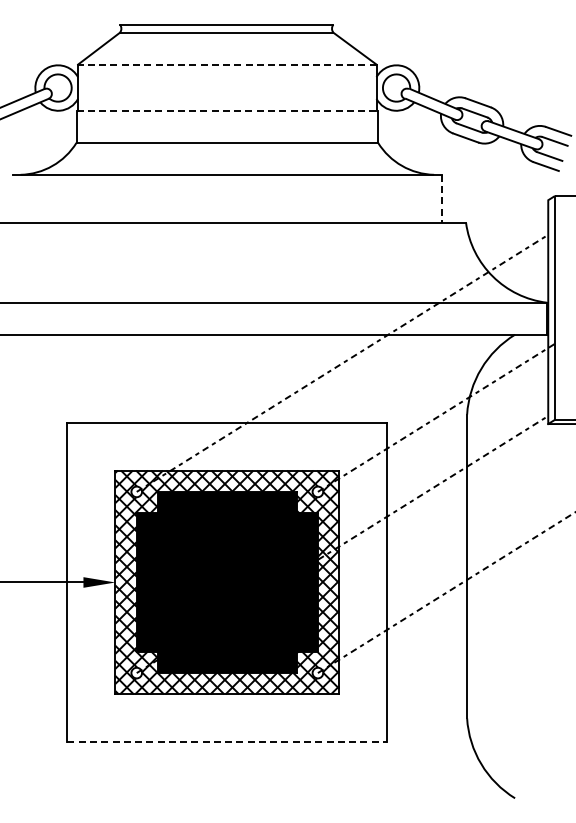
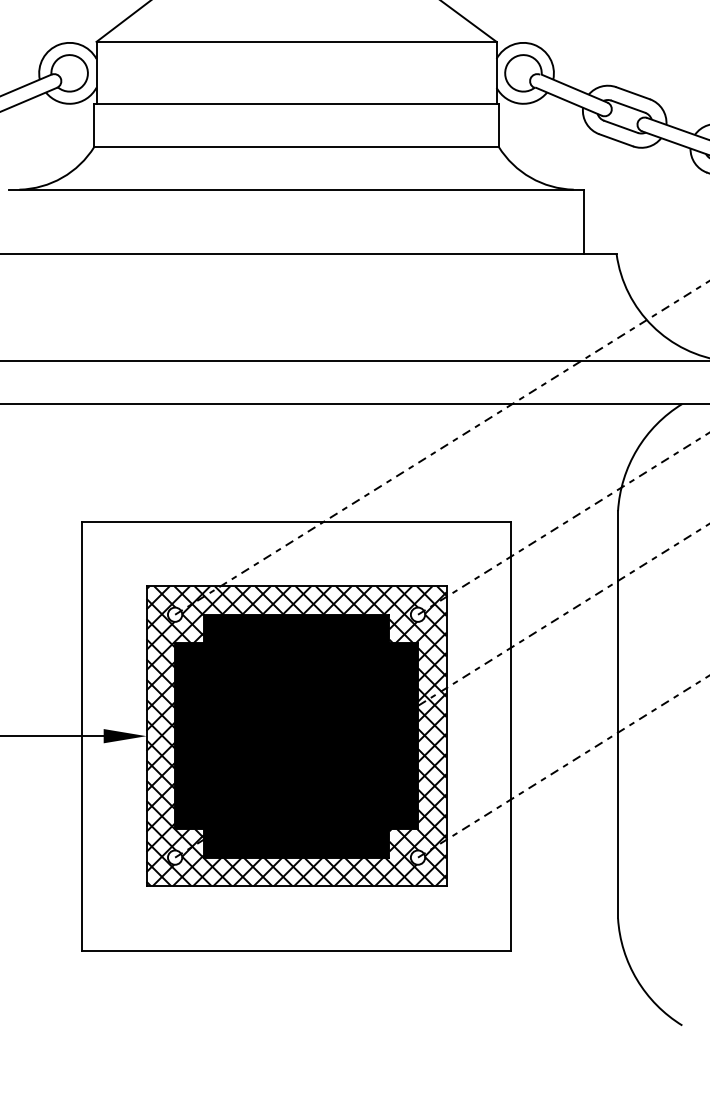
line: (226, 64) -> (295, 41), dashed -> solid
line: (227, 110) -> (296, 103), dashed -> solid
line: (442, 198) -> (585, 221), dashed -> solid
line: (227, 742) -> (296, 950), dashed -> solid

